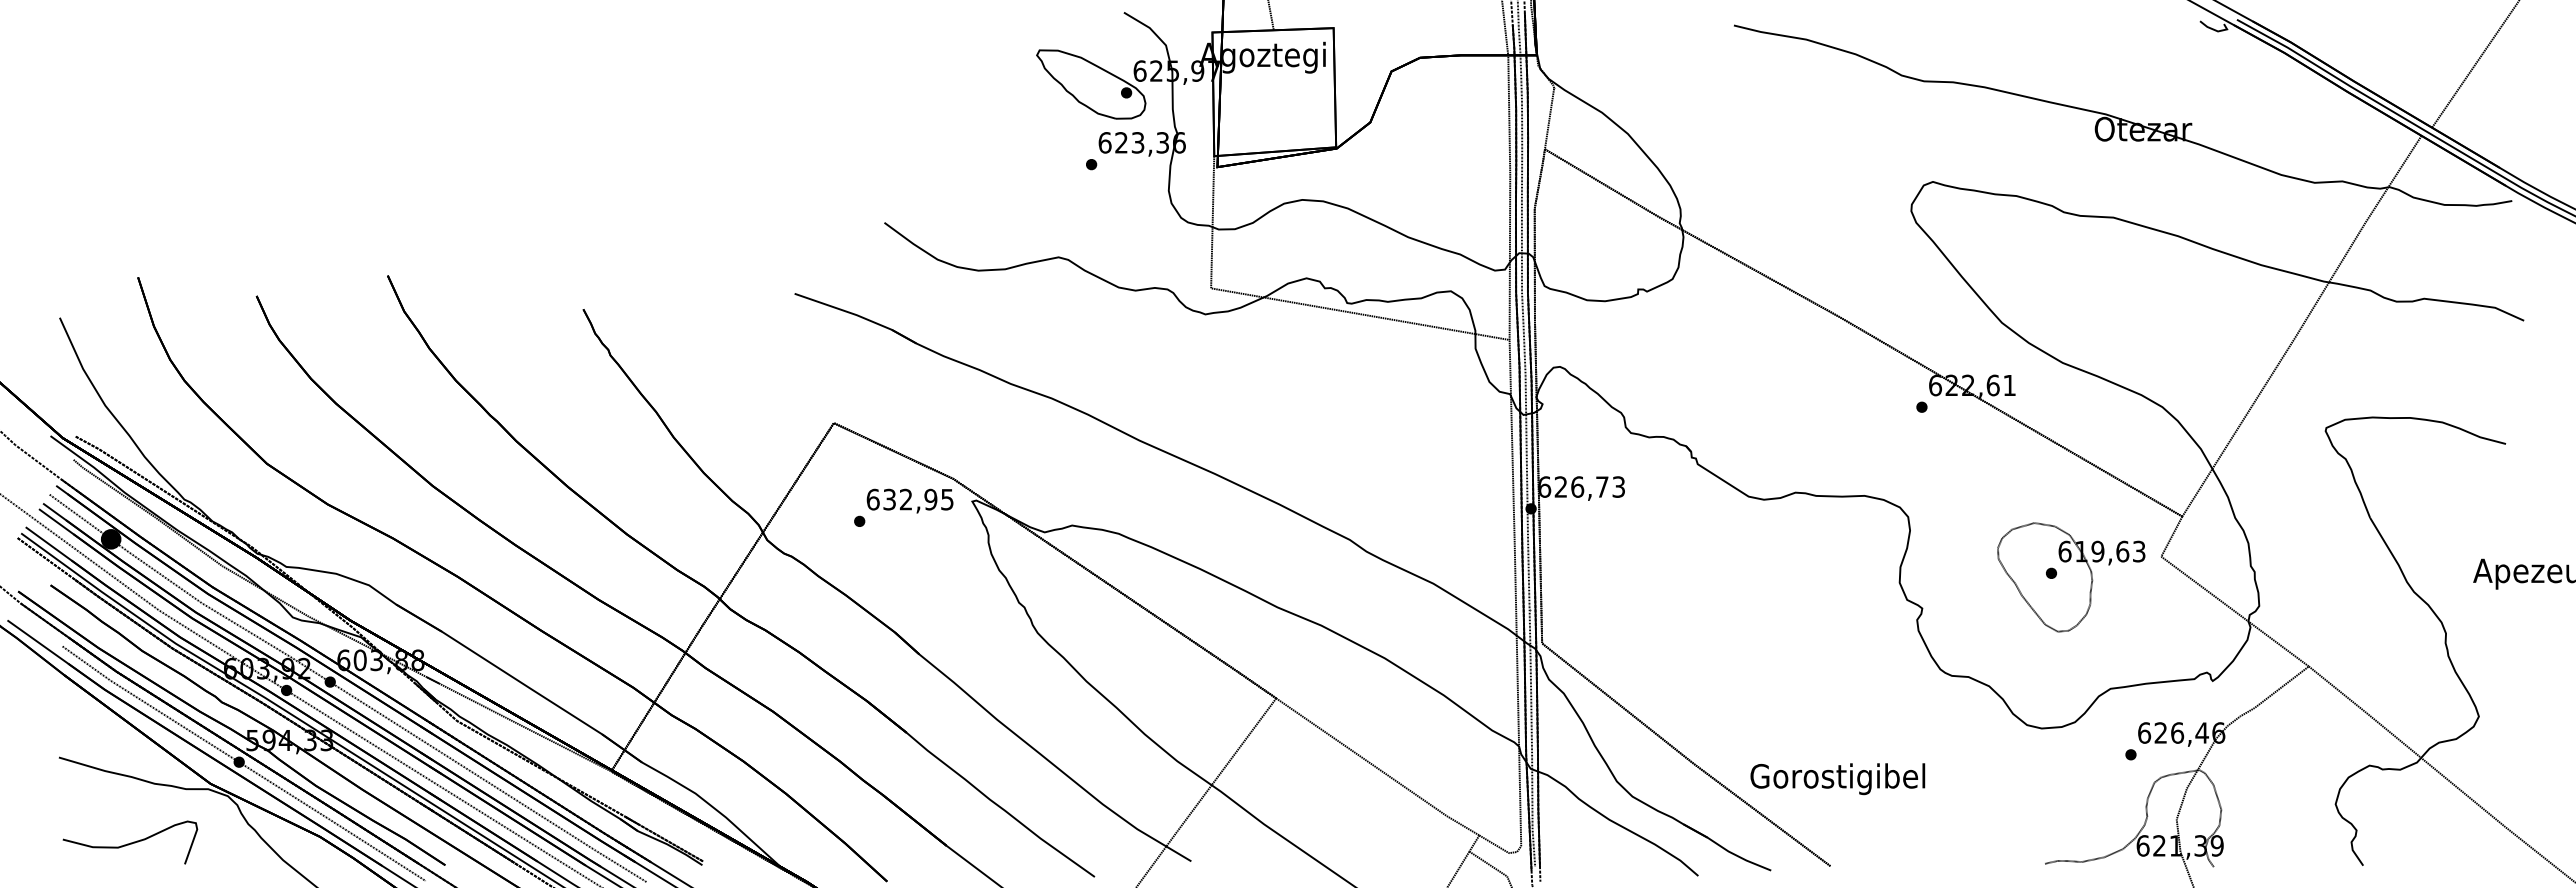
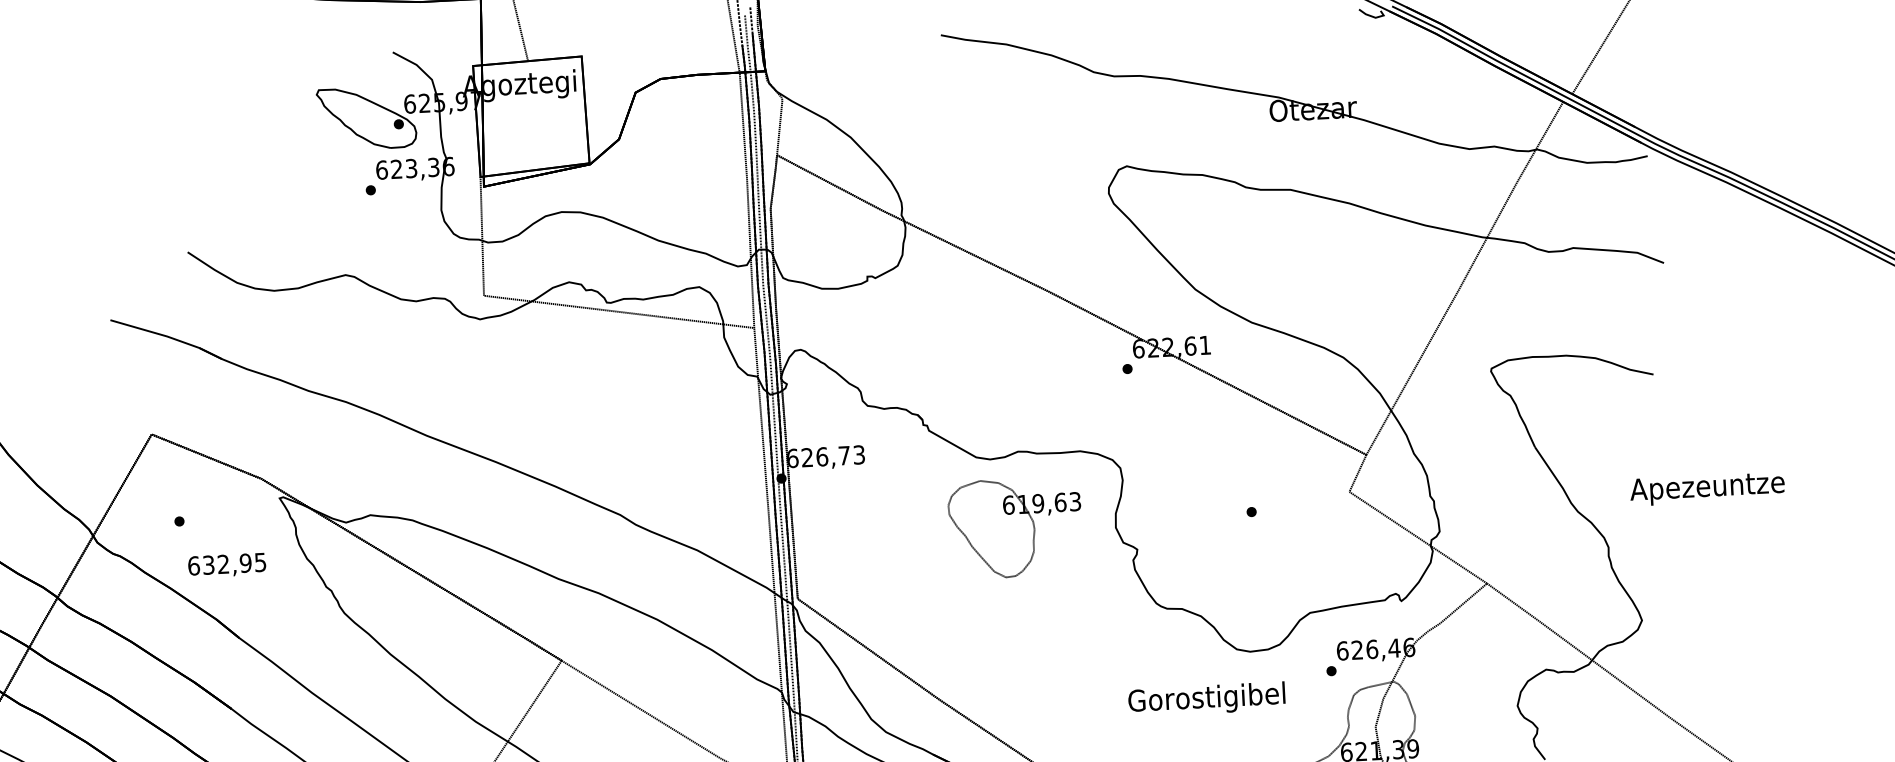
text: (909, 500) -> (226, 564), moved
part: (2071, 577) -> (1015, 528), moved
text: (1837, 779) -> (1206, 699), moved

